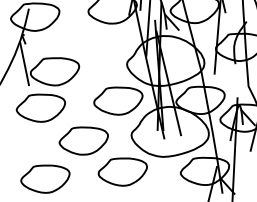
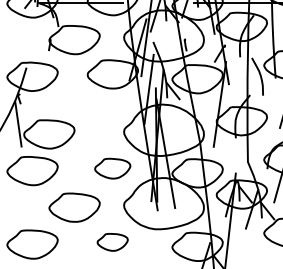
part: (118, 100) -> (112, 168), size x0.7
part: (122, 172) -> (112, 242), size x0.6

